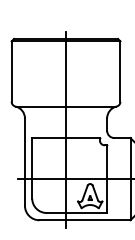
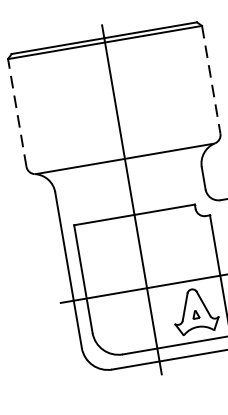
line: (11, 71) -> (16, 112), solid -> dashed
line: (120, 72) -> (211, 81), solid -> dashed

